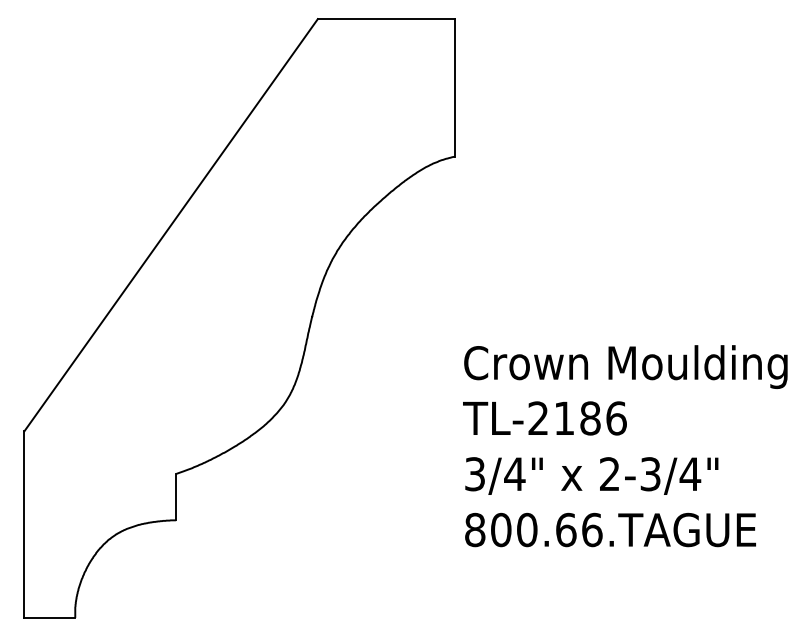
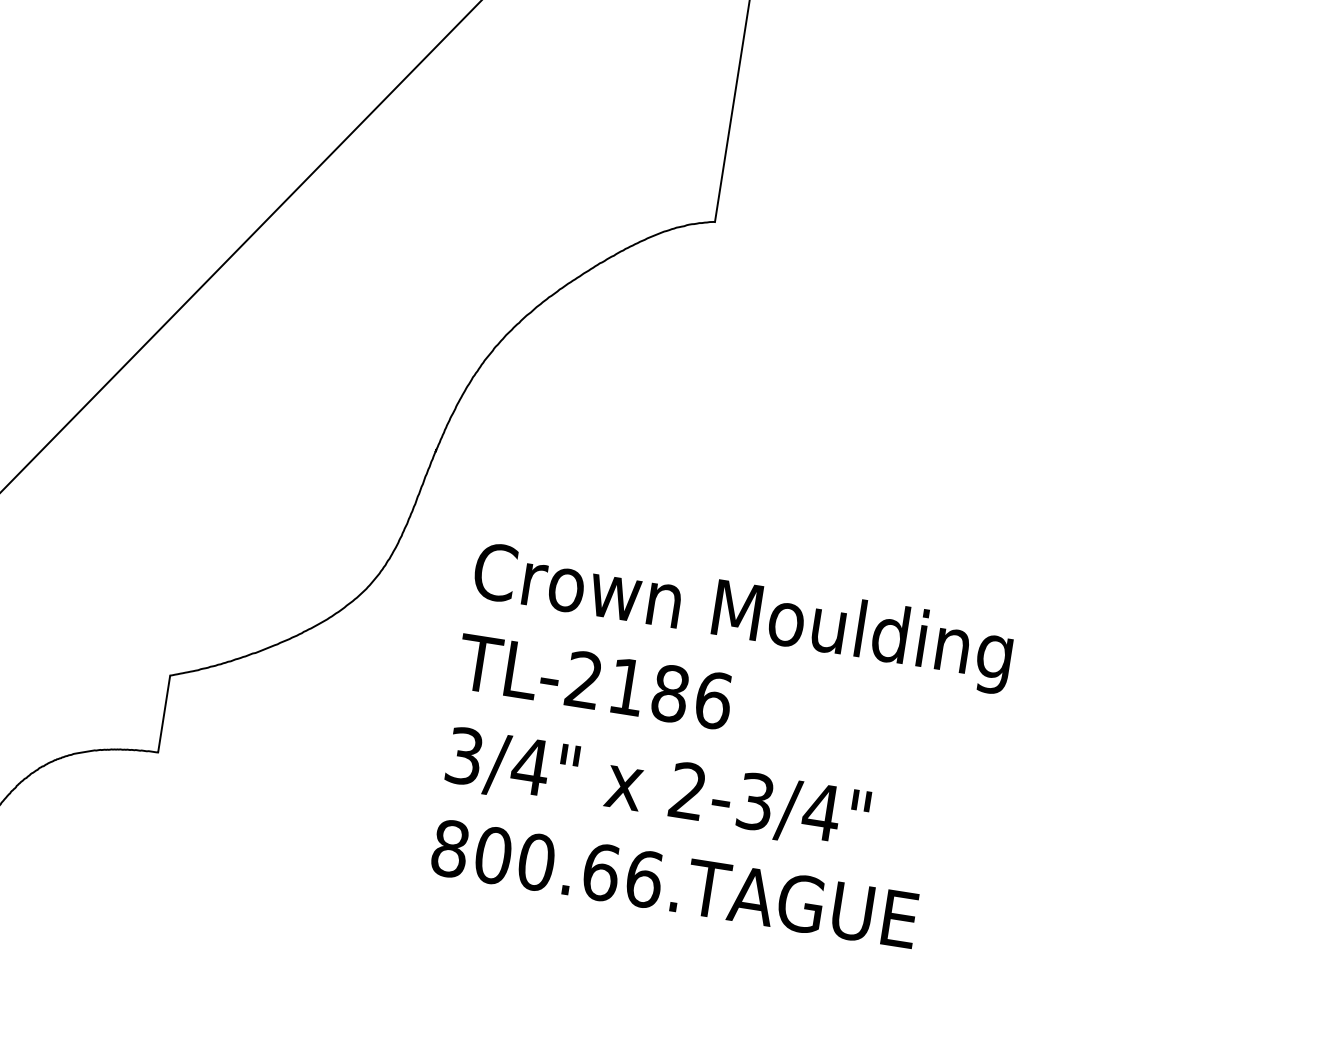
text: (625, 446) -> (721, 749), moved

